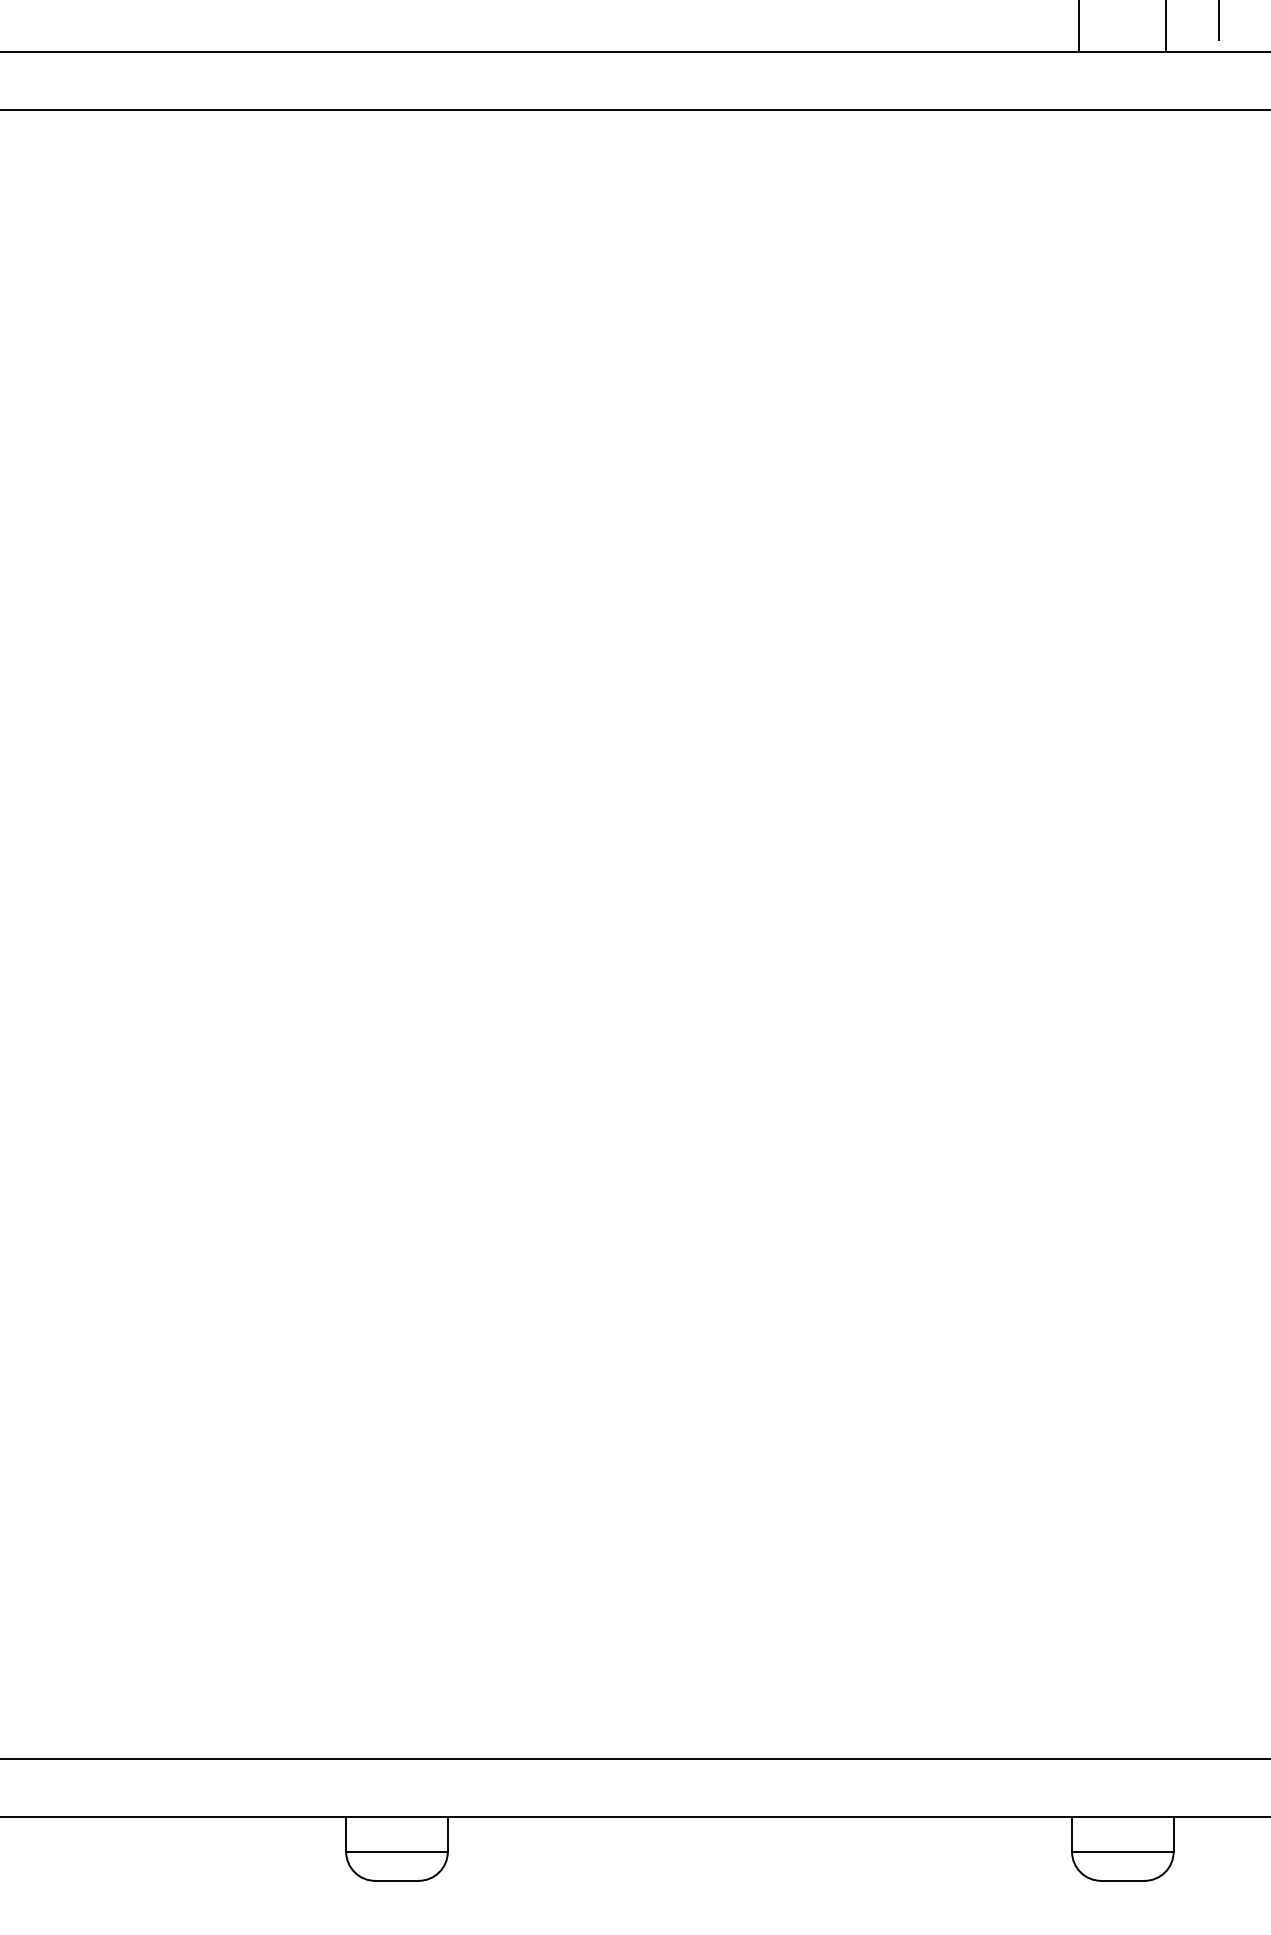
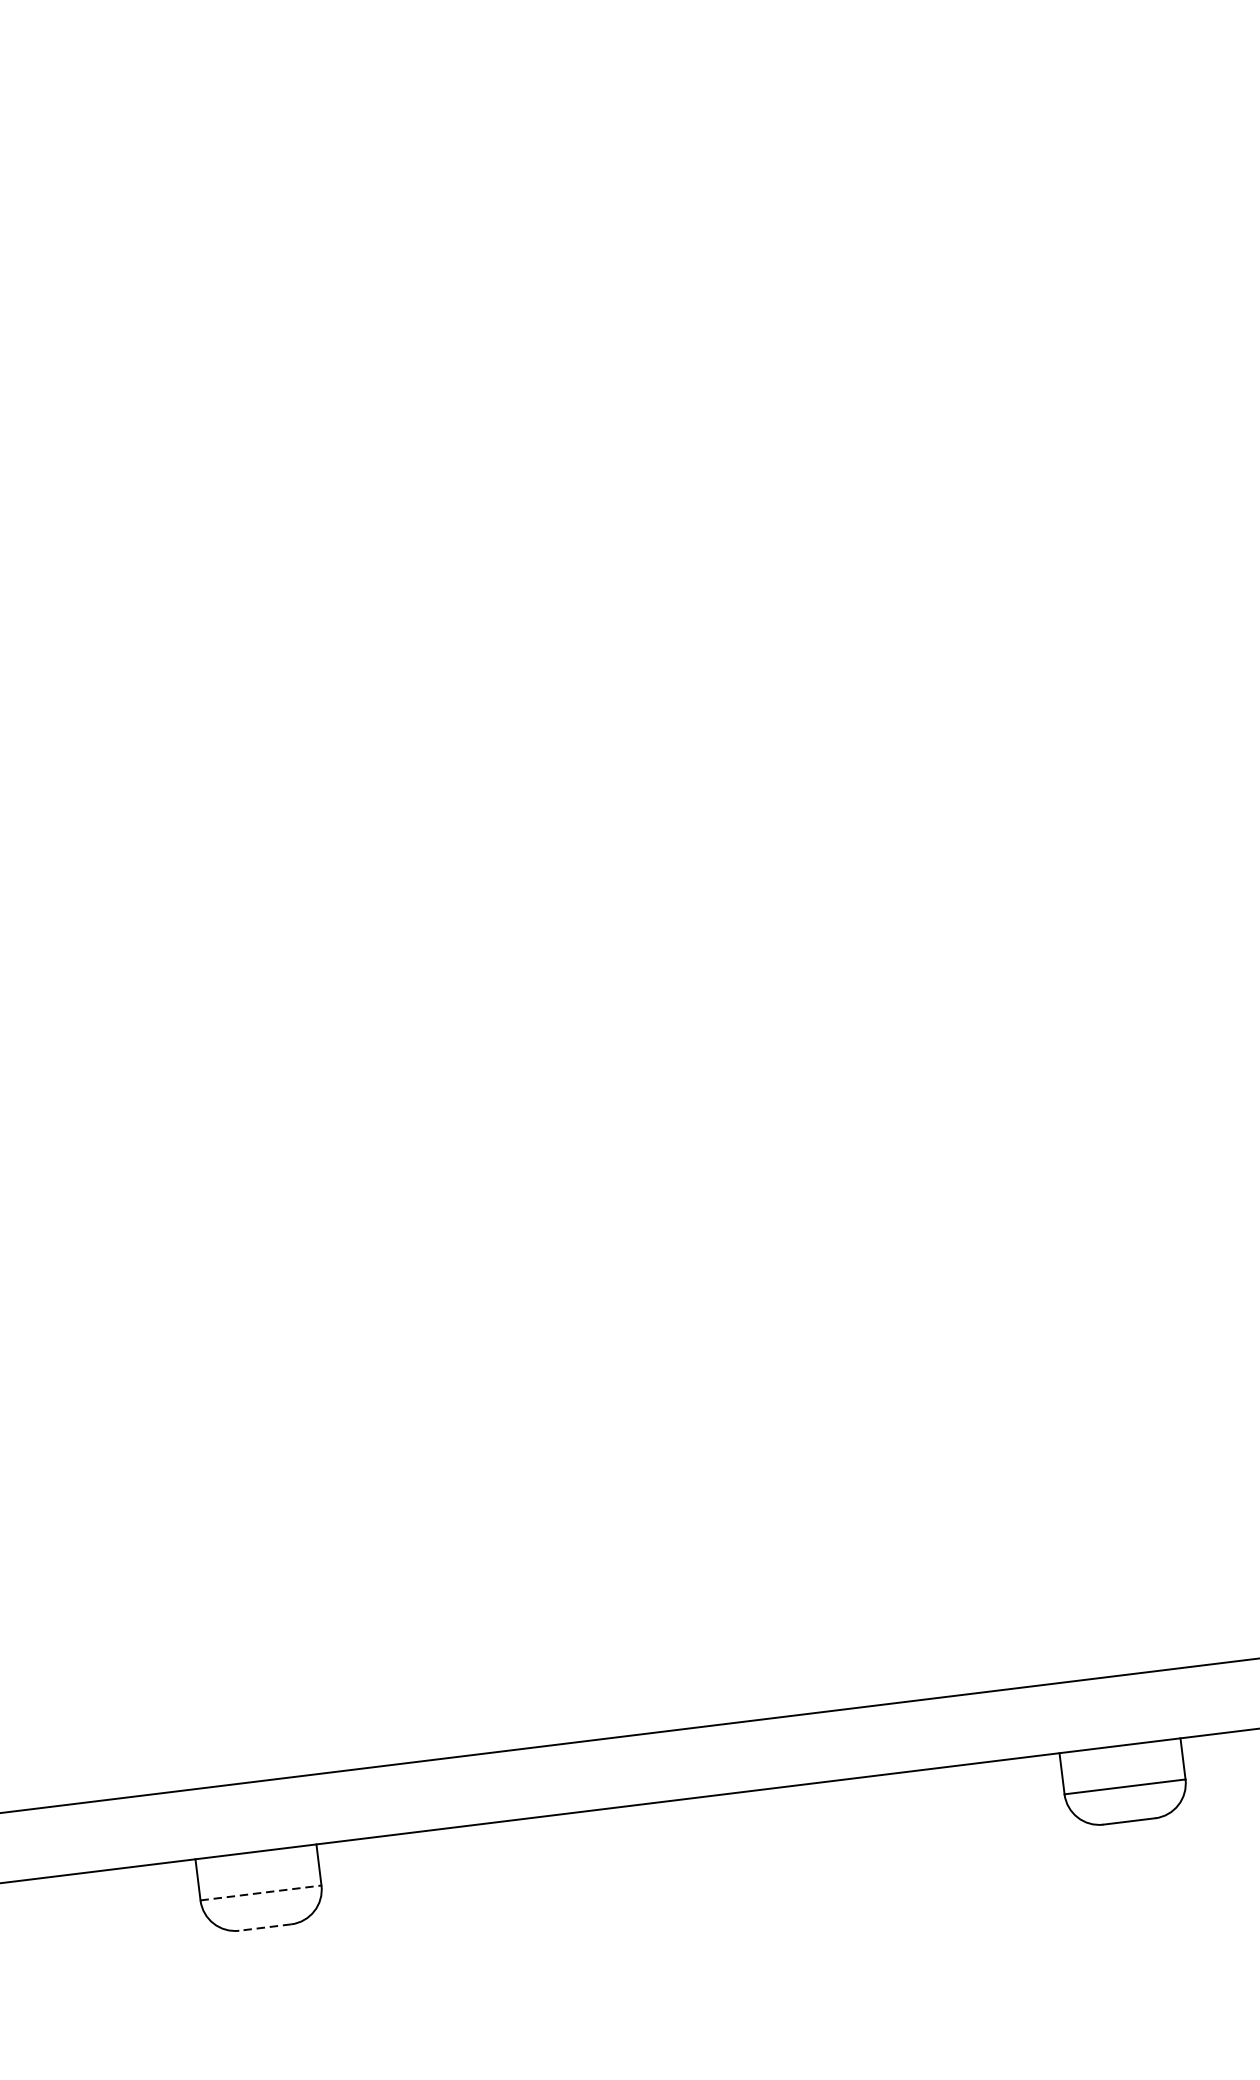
line: (397, 1851) -> (261, 1892), solid -> dashed
line: (397, 1880) -> (265, 1927), solid -> dashed

